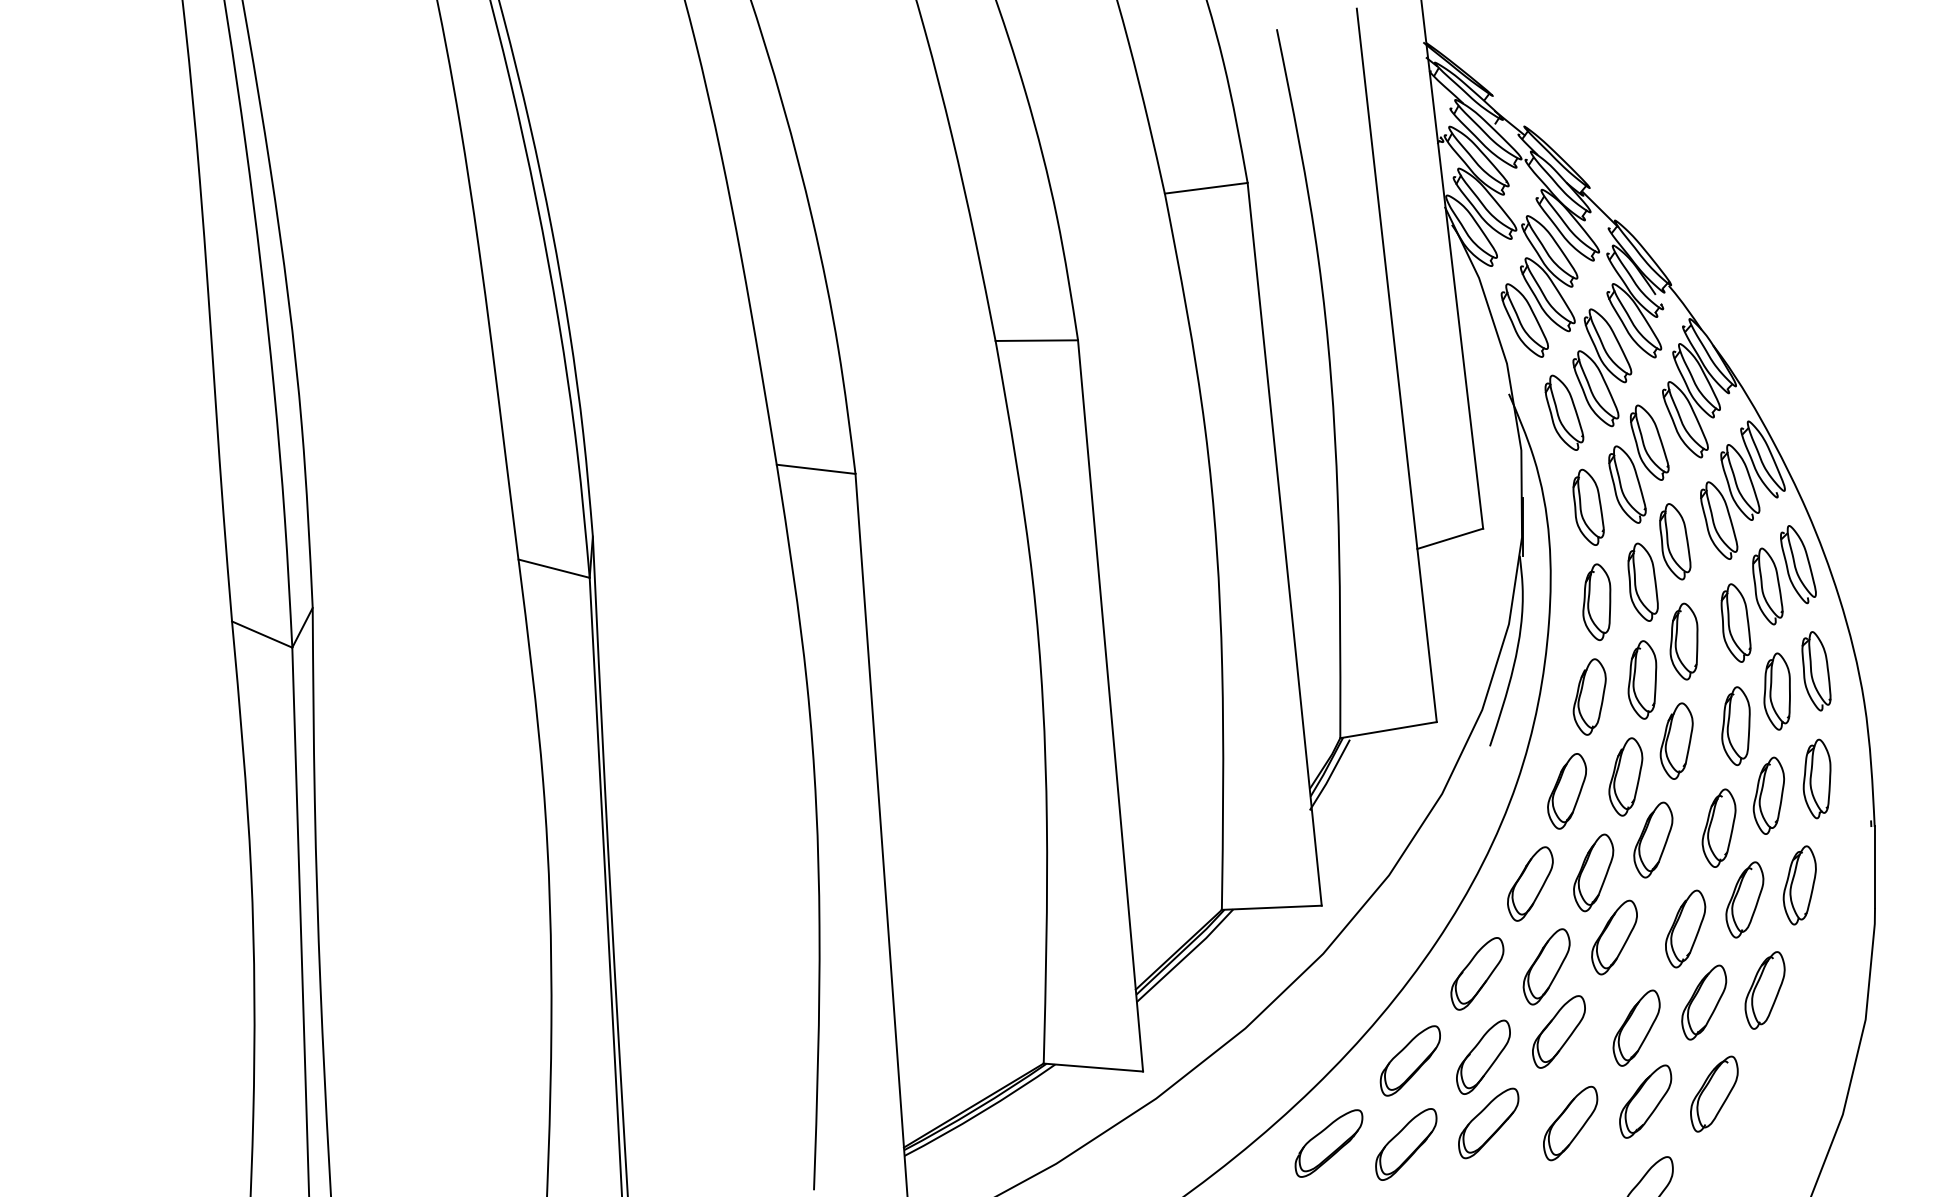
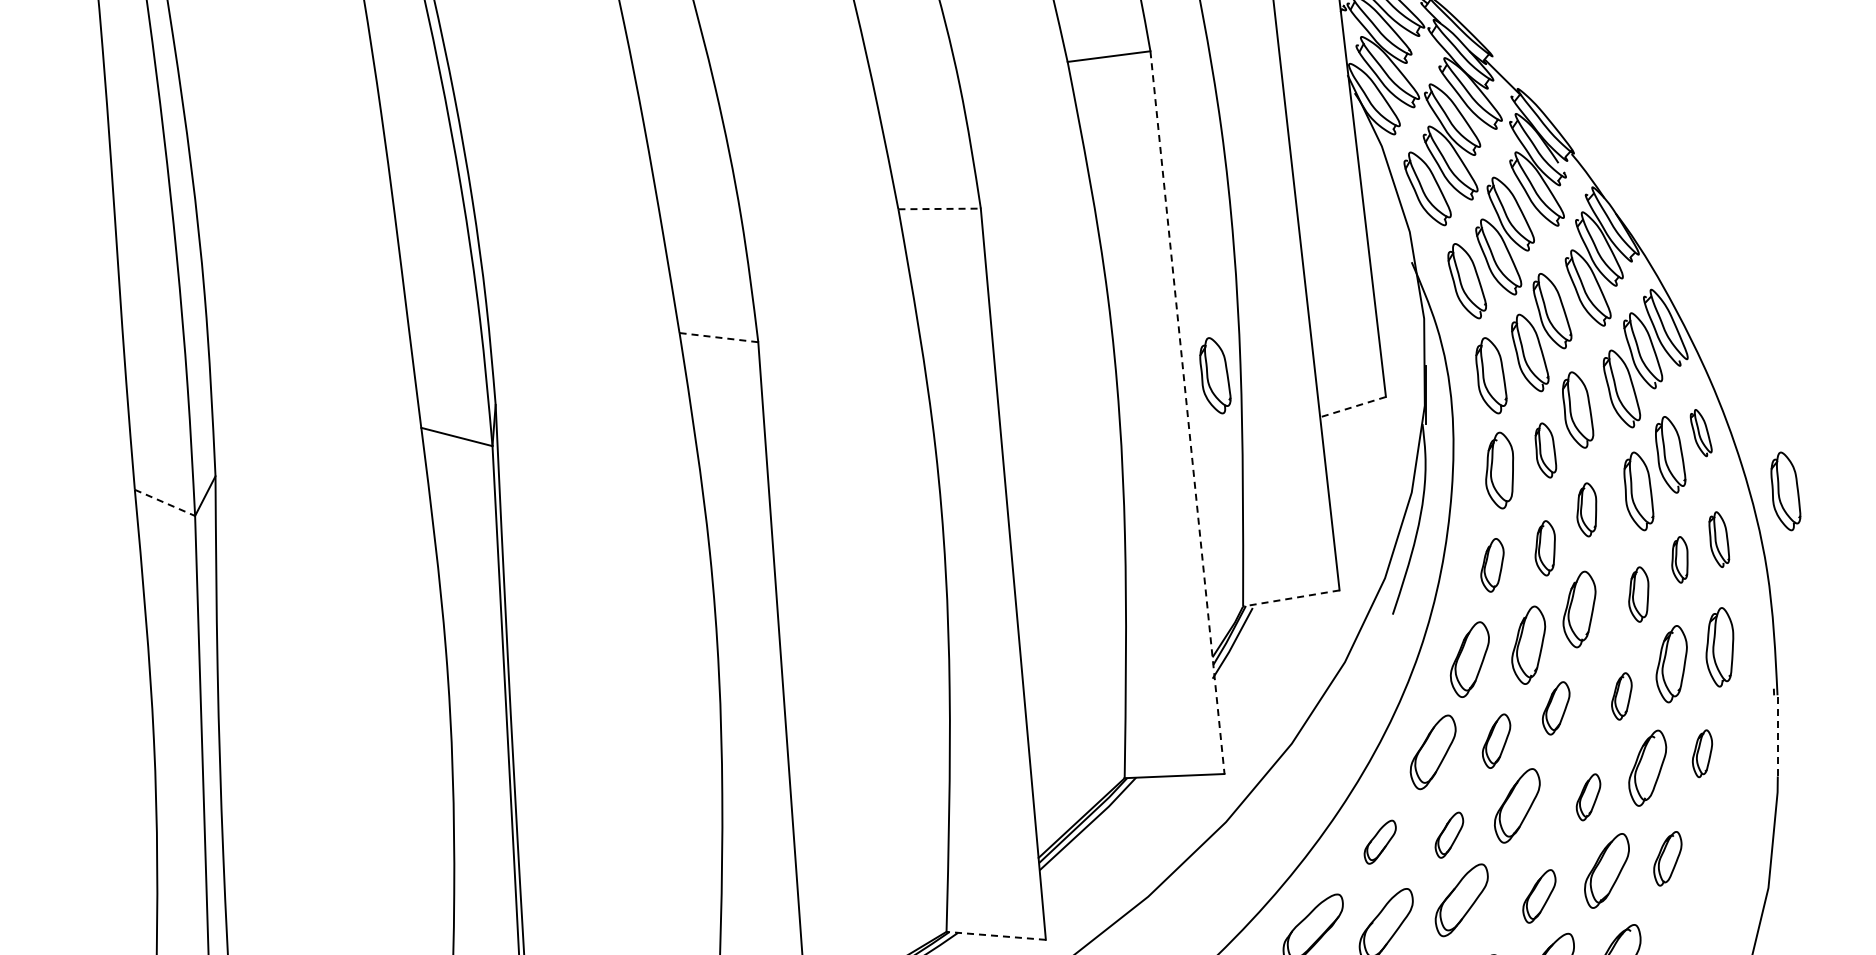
line: (1037, 340) -> (940, 208), solid -> dashed
line: (816, 469) -> (719, 337), solid -> dashed
part: (1312, 506) -> (1215, 374), added
line: (1449, 538) -> (1352, 406), solid -> dashed
line: (1284, 544) -> (1187, 412), solid -> dashed
part: (1798, 564) -> (1701, 432), size x0.6
part: (1642, 581) -> (1545, 449), size x0.7
part: (1882, 622) -> (1785, 490), added
line: (262, 634) -> (165, 502), solid -> dashed
part: (1683, 641) -> (1586, 509), size x0.7
part: (1816, 671) -> (1719, 539), size x0.7
part: (1642, 679) -> (1545, 547), size x0.7
part: (1776, 691) -> (1679, 559), size x0.6
part: (1589, 696) -> (1492, 564), size x0.7
part: (1735, 726) -> (1638, 594), size x0.7
line: (1388, 730) -> (1291, 598), solid -> dashed
part: (1718, 827) -> (1621, 695), size x0.6
part: (1653, 839) -> (1556, 707), size x0.7
line: (1875, 866) -> (1778, 734), solid -> dashed
part: (1593, 872) -> (1496, 740), size x0.7
part: (1799, 885) -> (1702, 753), size x0.6
part: (1685, 928) -> (1588, 796), size x0.6
part: (1546, 966) -> (1449, 834), size x0.6
part: (1477, 973) -> (1380, 841), size x0.6
part: (1764, 990) -> (1667, 858), size x0.7
part: (1636, 1027) -> (1539, 895), size x0.7
line: (1093, 1067) -> (996, 935), solid -> dashed

